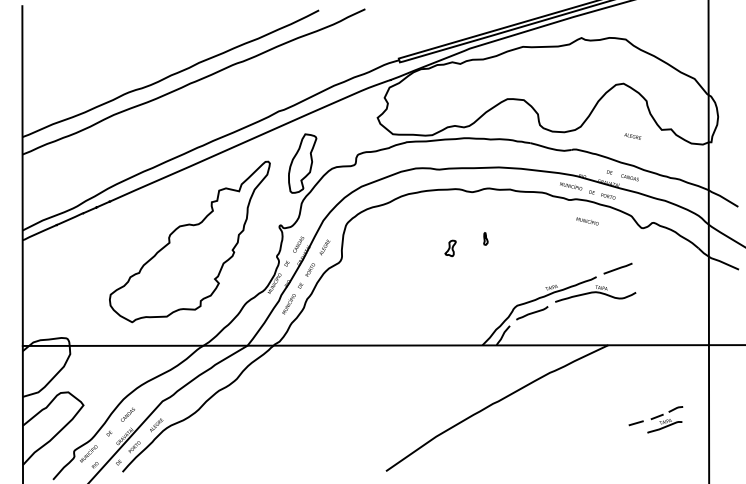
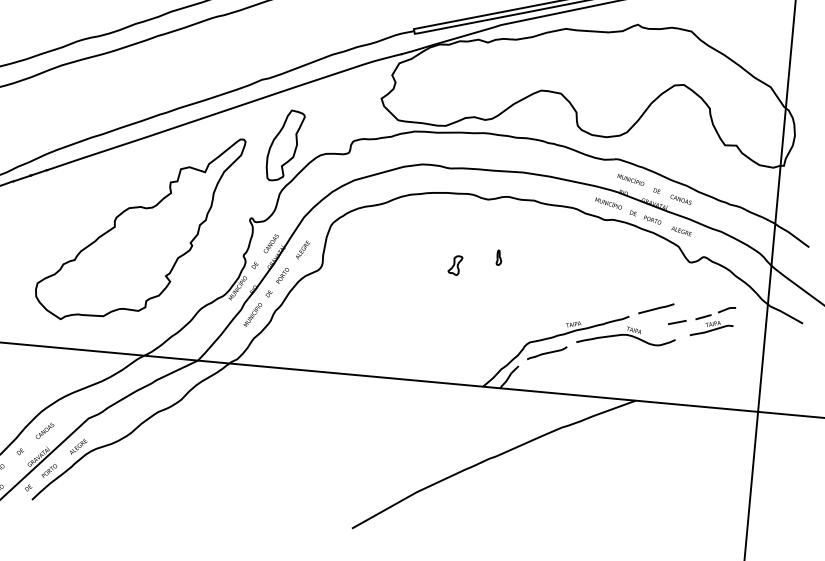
text: (632, 136) -> (681, 231), moved
text: (587, 221) -> (630, 180), moved
part: (655, 419) -> (701, 320), moved

